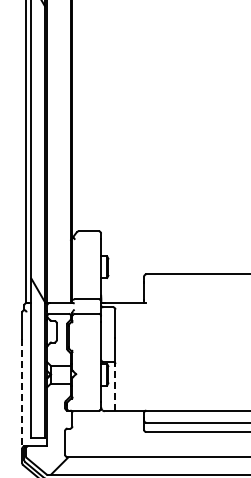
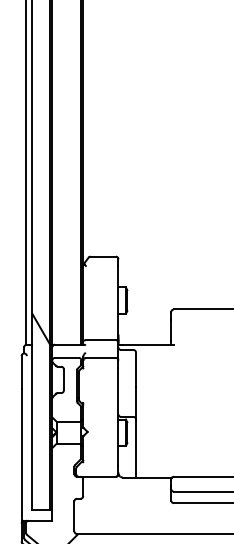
line: (115, 388) -> (136, 449), dashed -> solid
line: (22, 393) -> (21, 455), dashed -> solid

